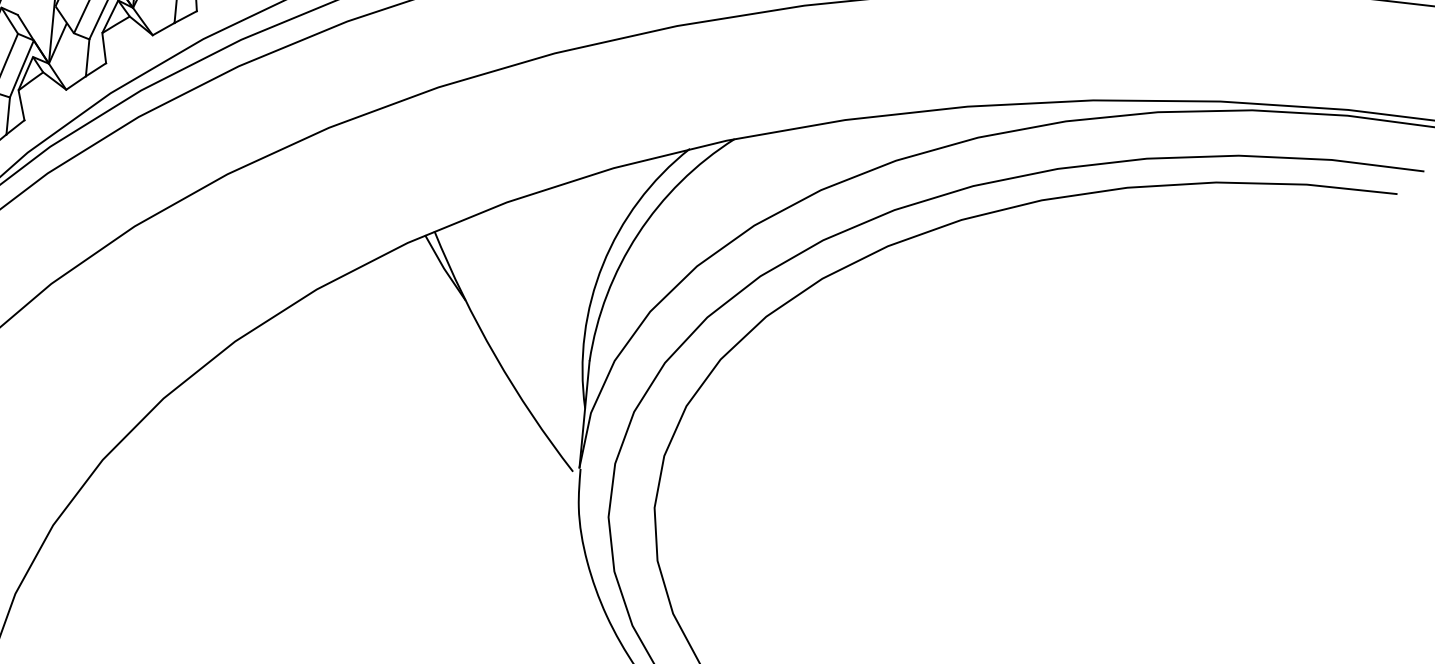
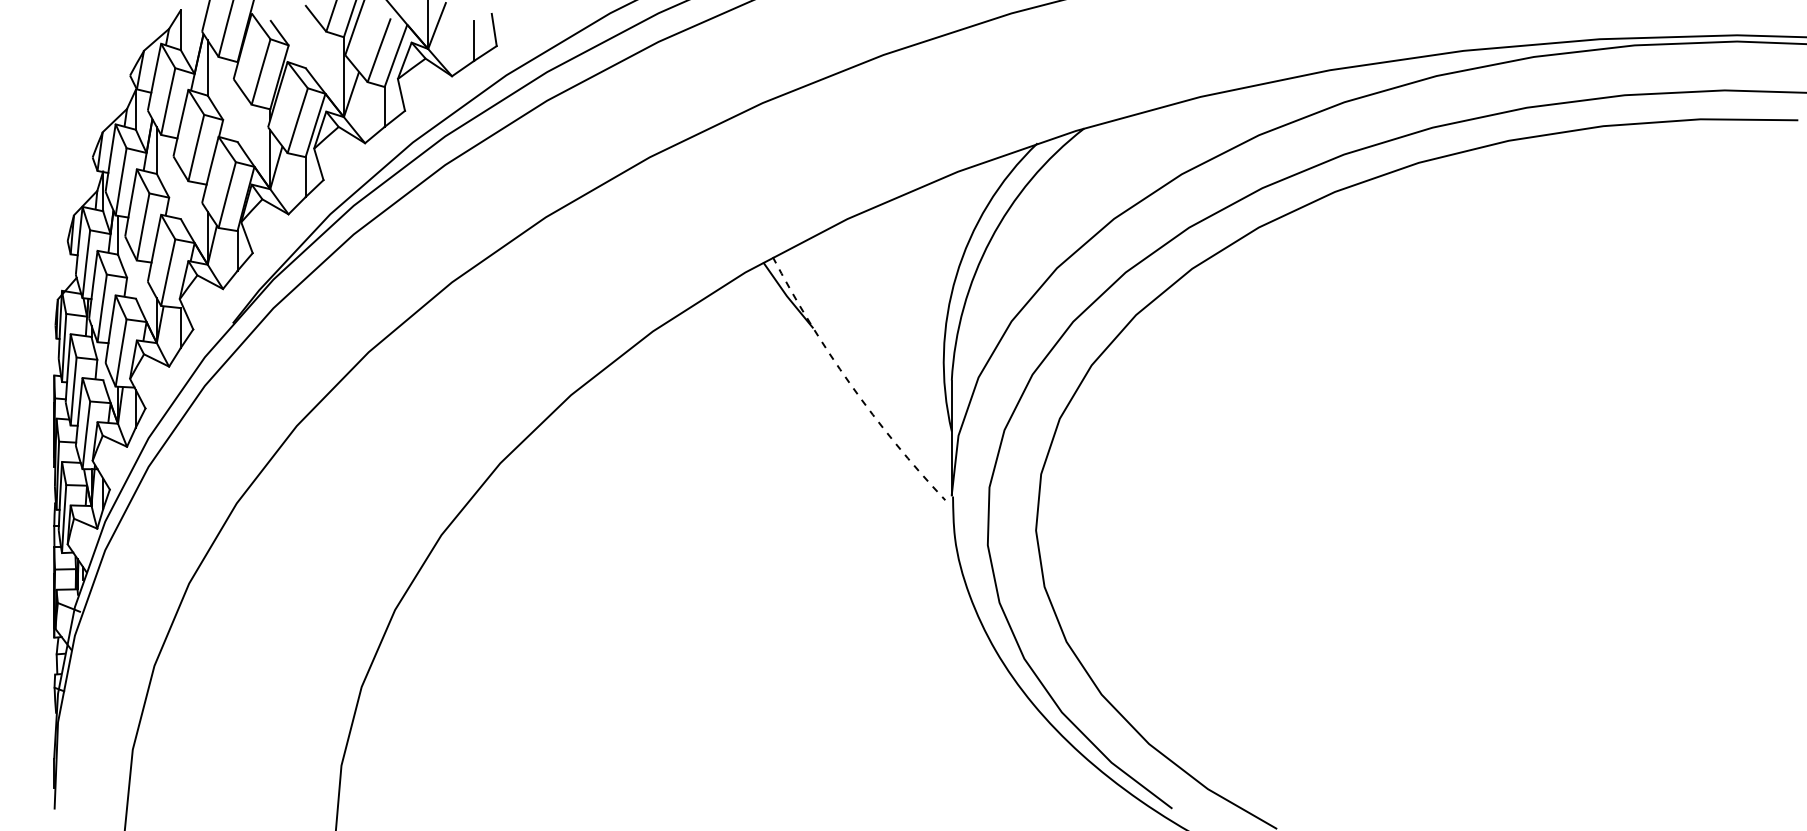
arc: (495, 356) -> (850, 384), solid -> dashed

